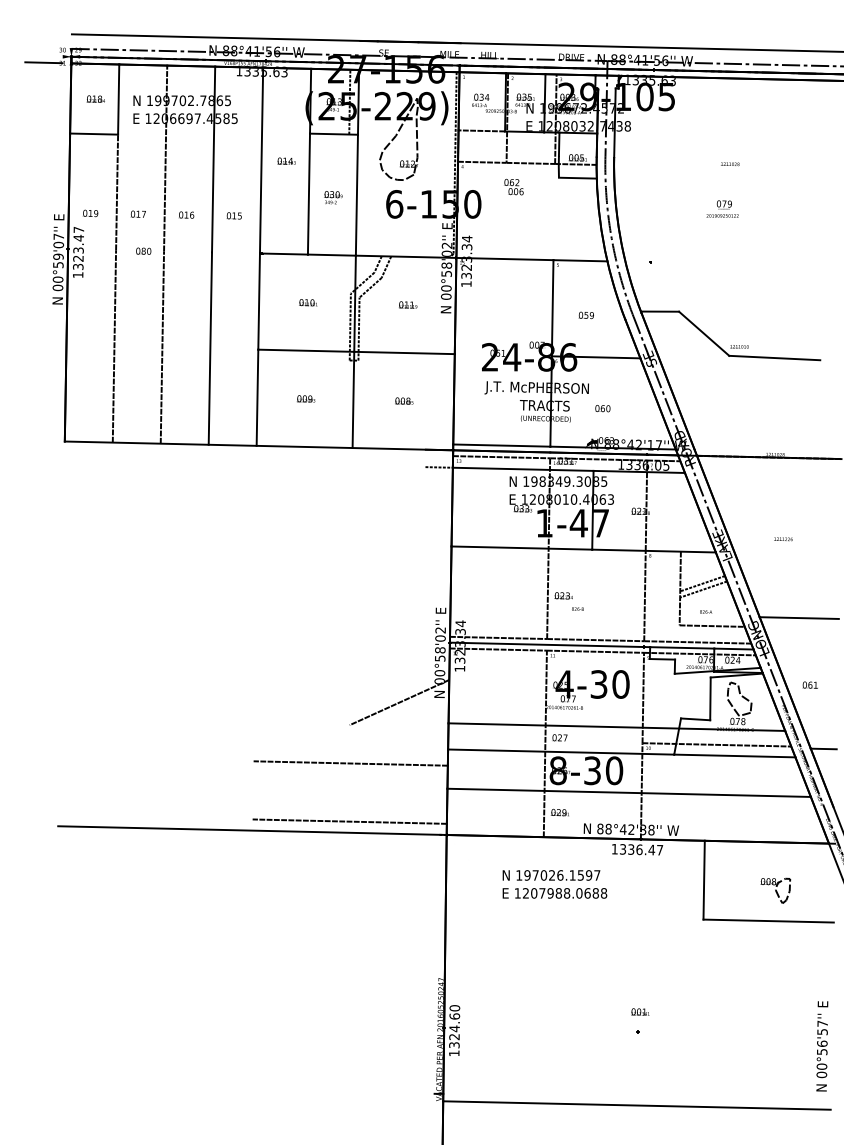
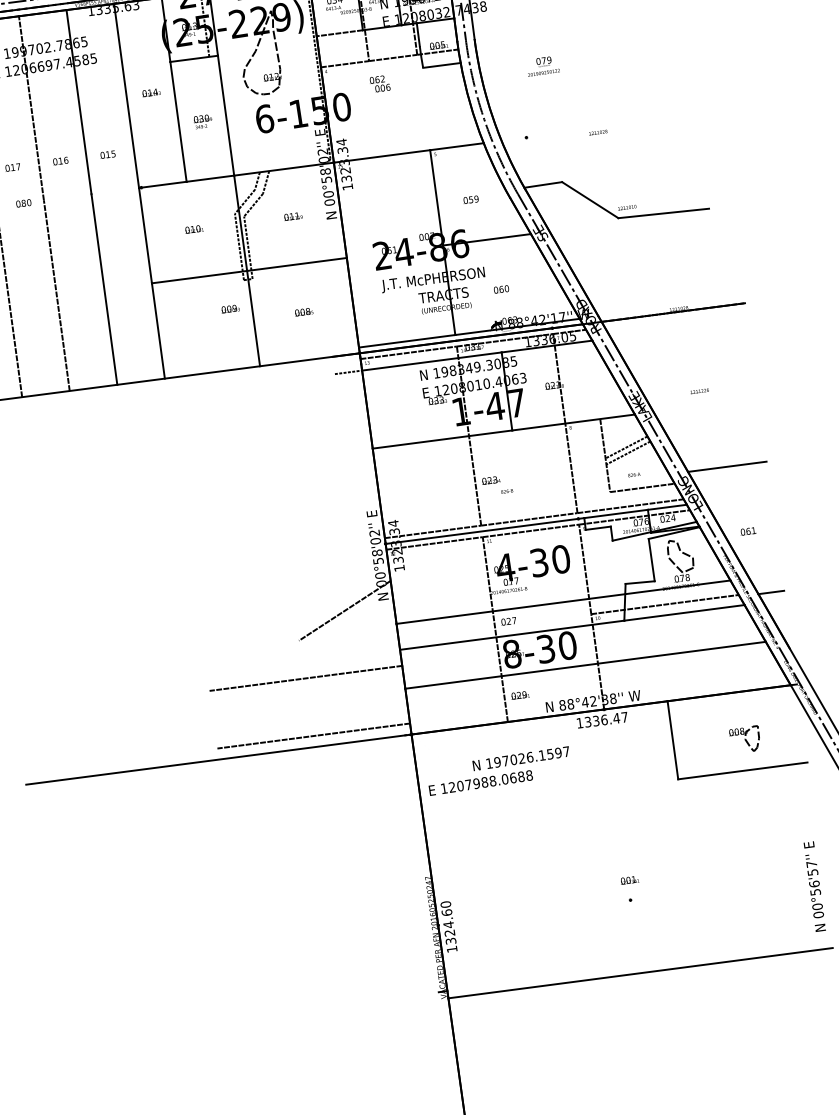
text: (730, 164) -> (598, 132), moved
text: (722, 208) -> (542, 65), moved
text: (306, 398) -> (230, 308), moved
text: (554, 893) -> (480, 783), moved

